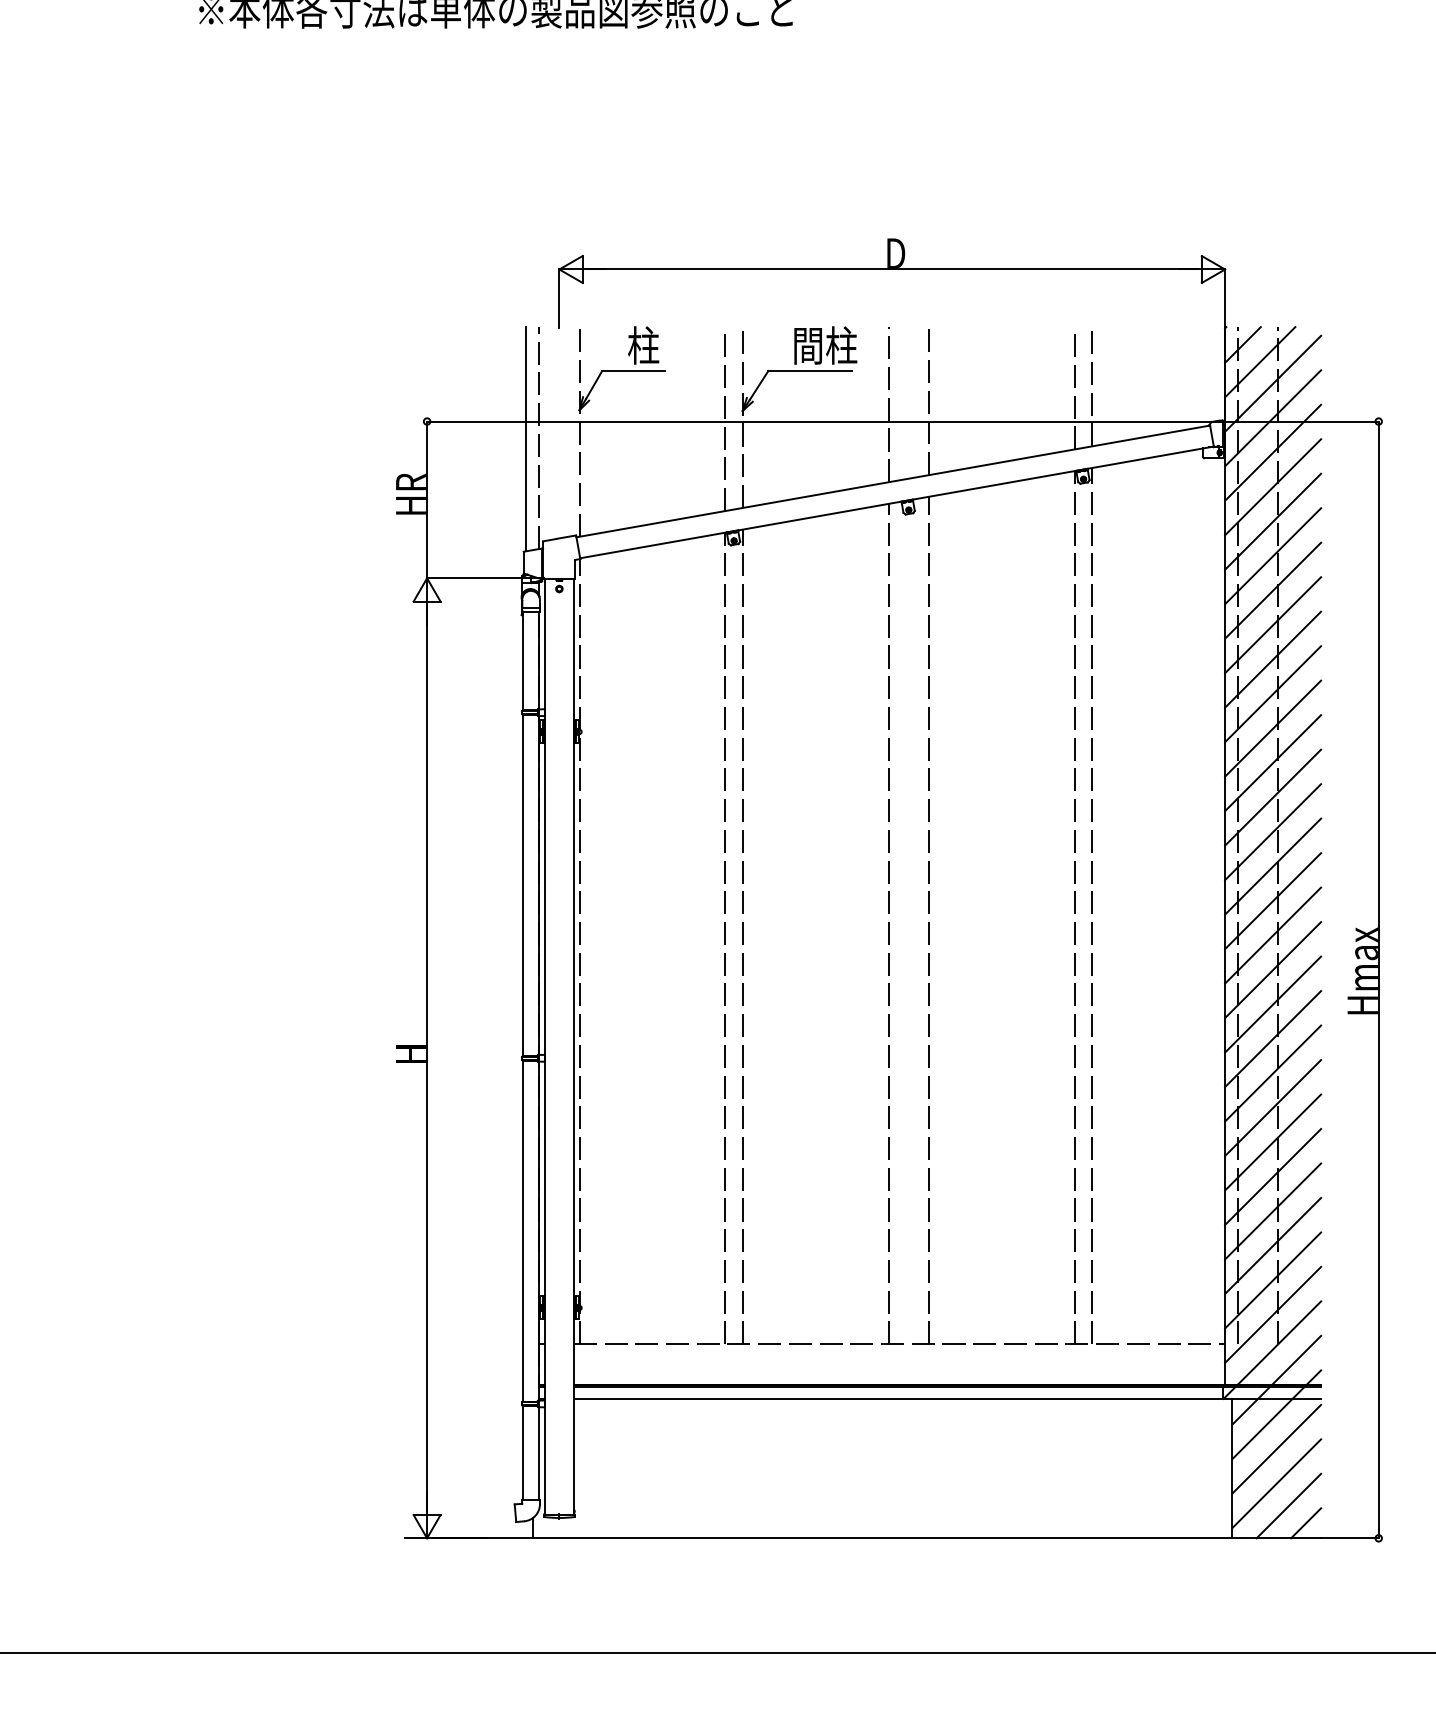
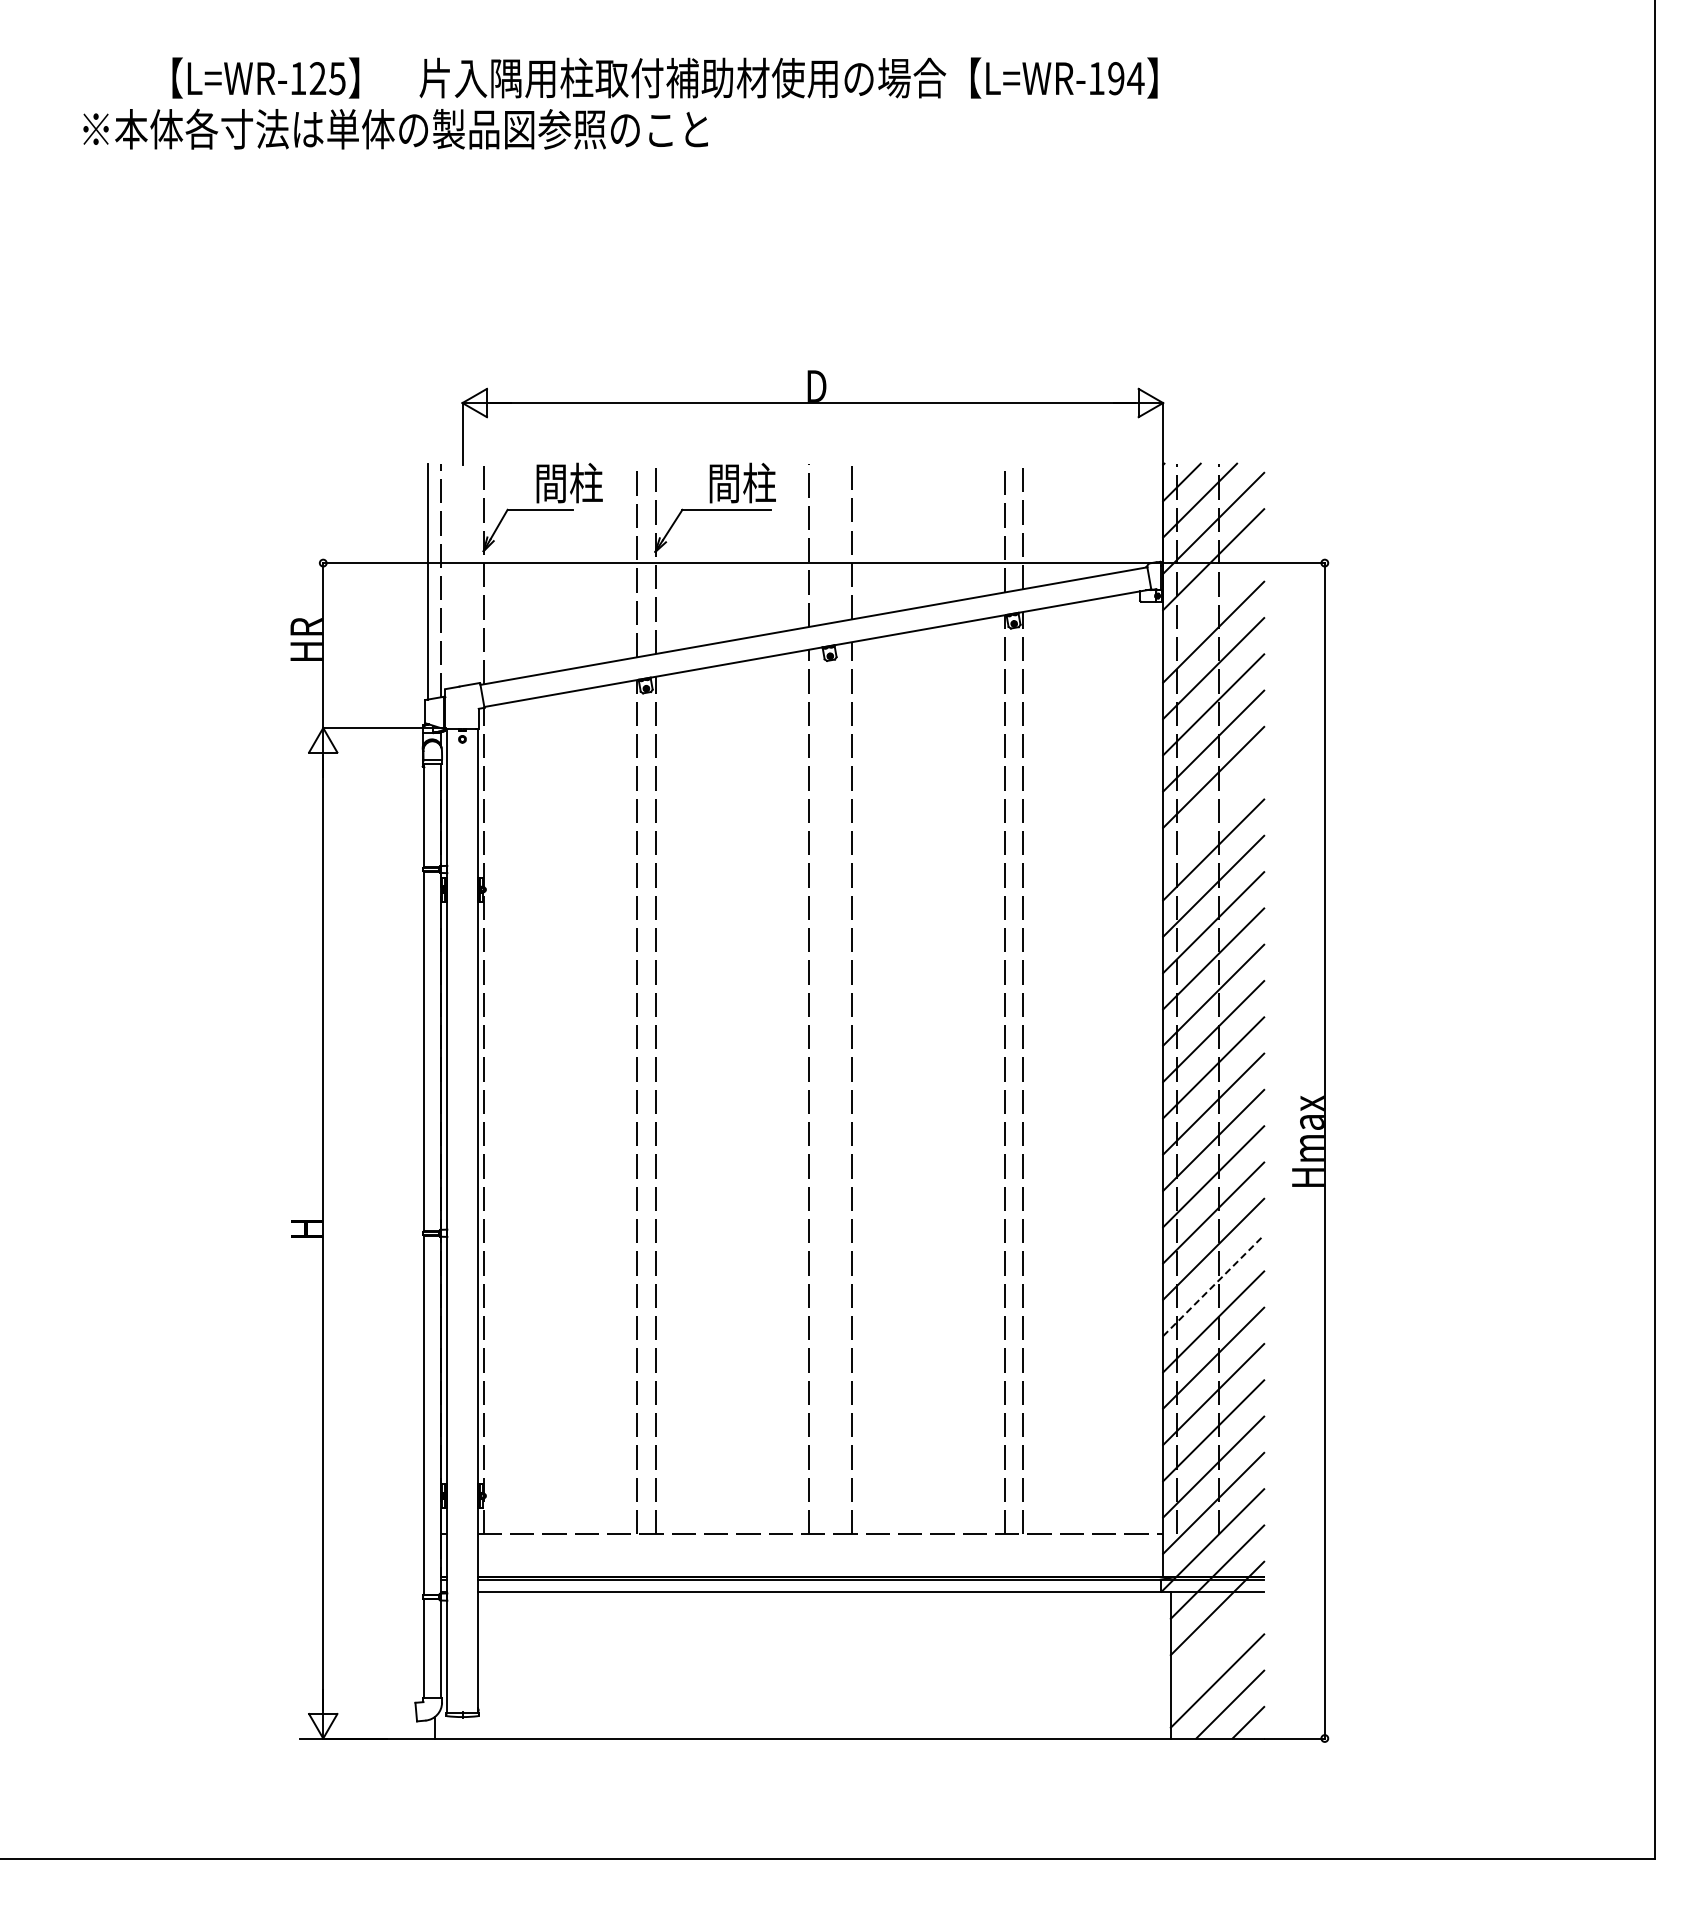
text: (660, 344) -> (568, 482), 柱 -> 間柱
line: (1272, 452) -> (1213, 595), removed
line: (1272, 659) -> (1213, 813), removed
line: (1273, 1107) -> (1214, 1285), solid -> dashed
line: (1276, 1449) -> (1217, 1644), removed

